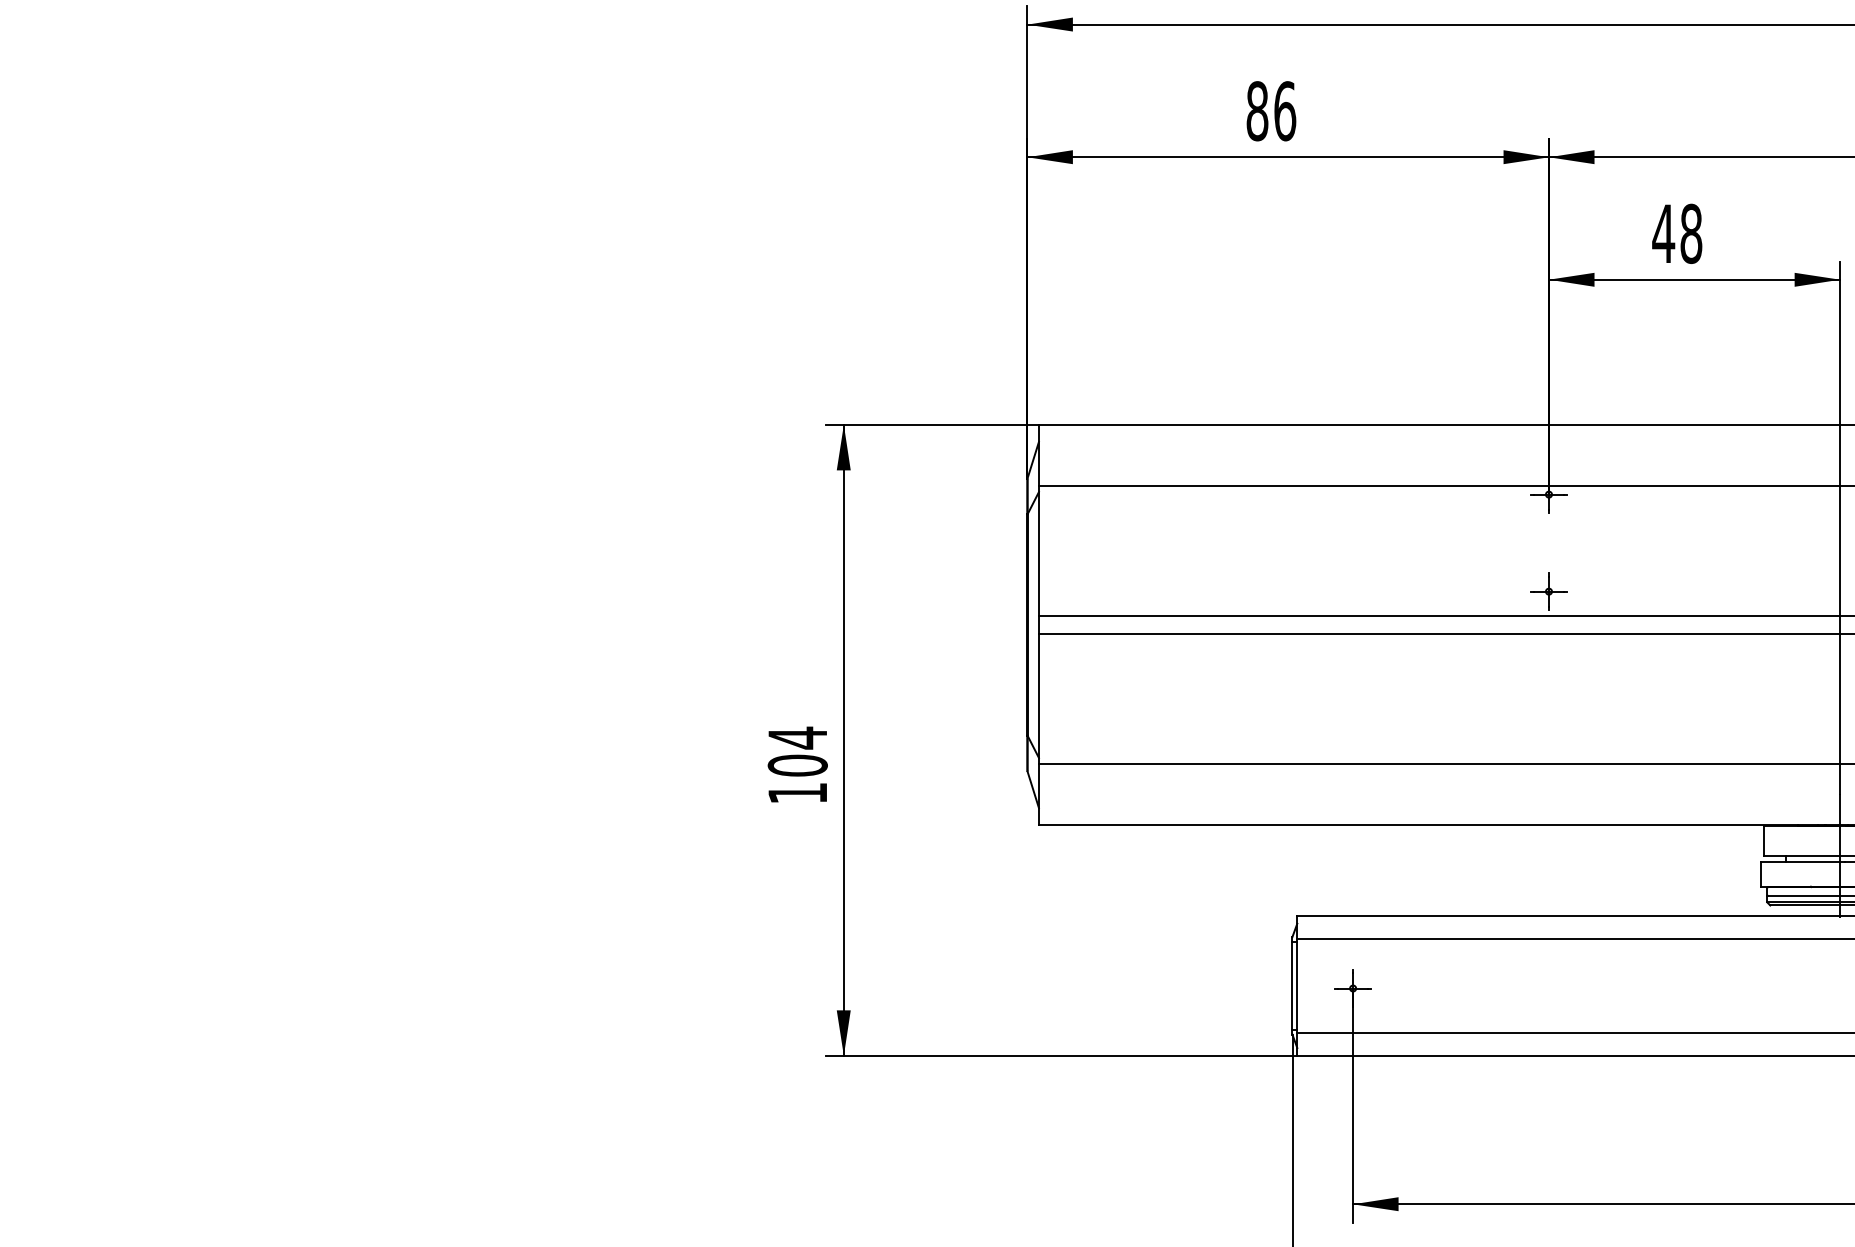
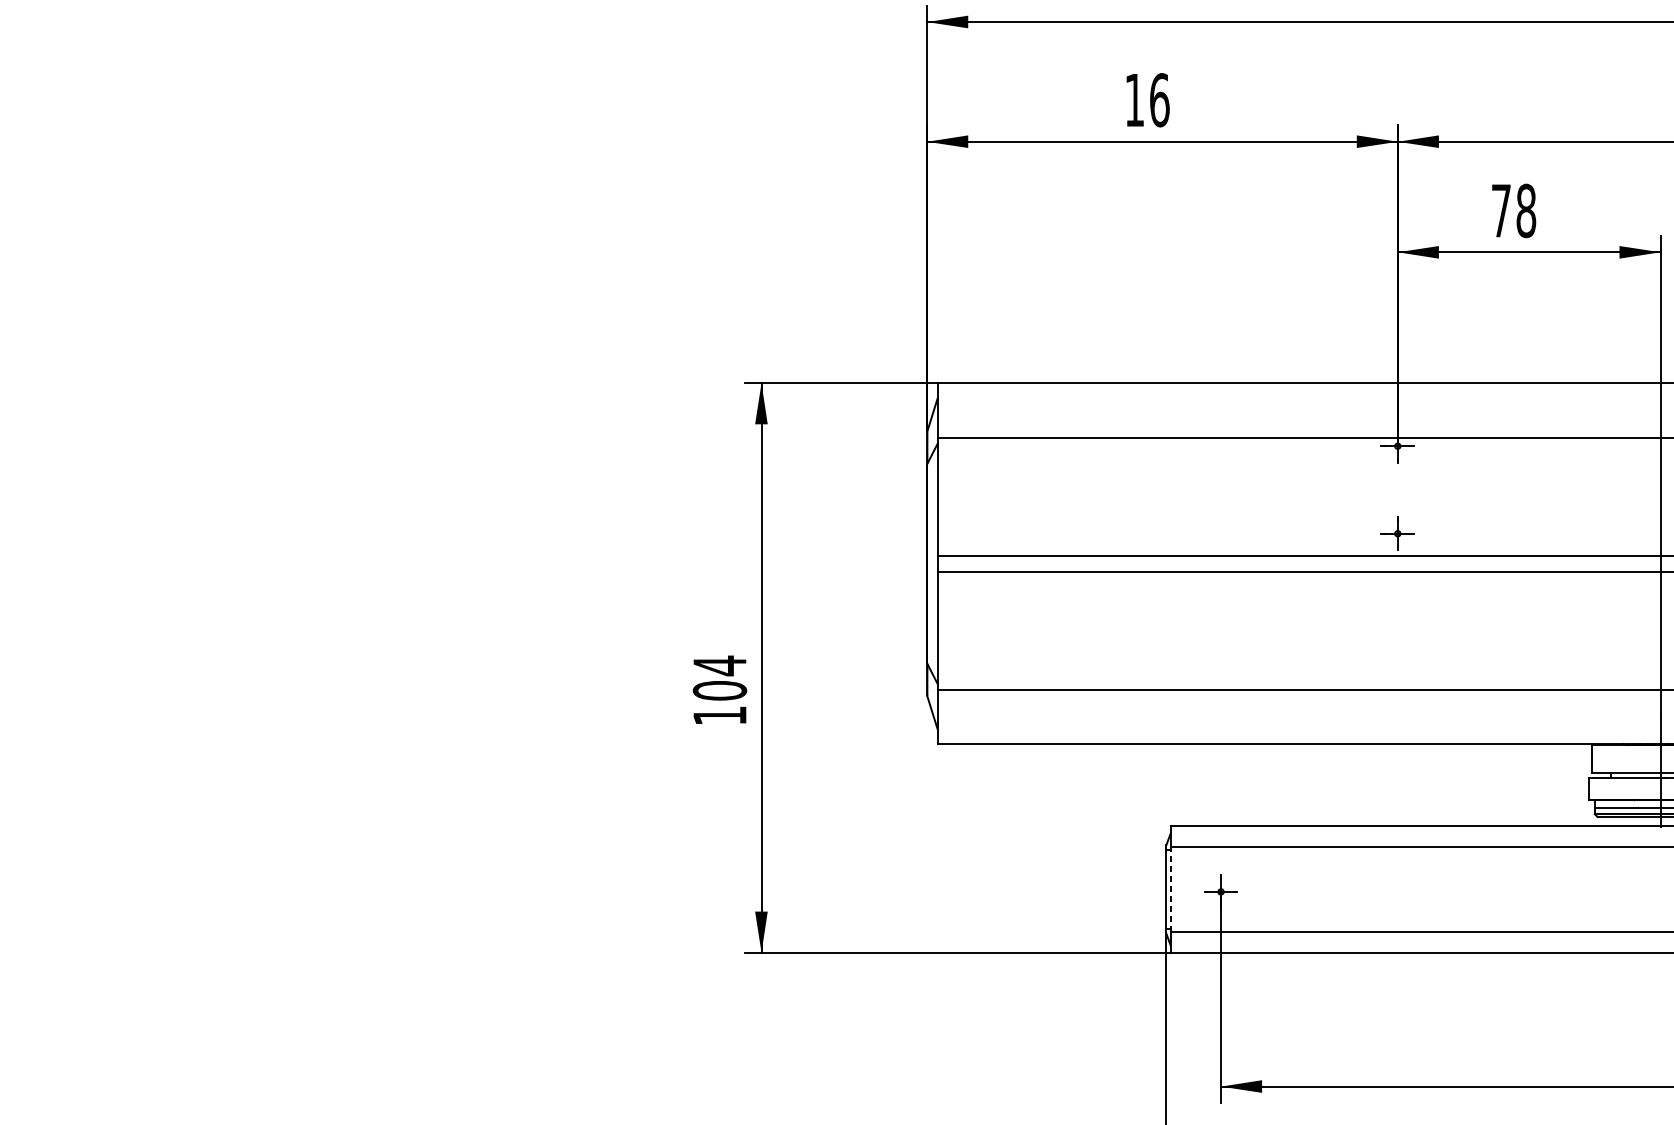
text: (1257, 111) -> (1134, 100), 86 -> 16
text: (1663, 233) -> (1501, 210), 48 -> 78
line: (1297, 985) -> (1170, 889), solid -> dashed

